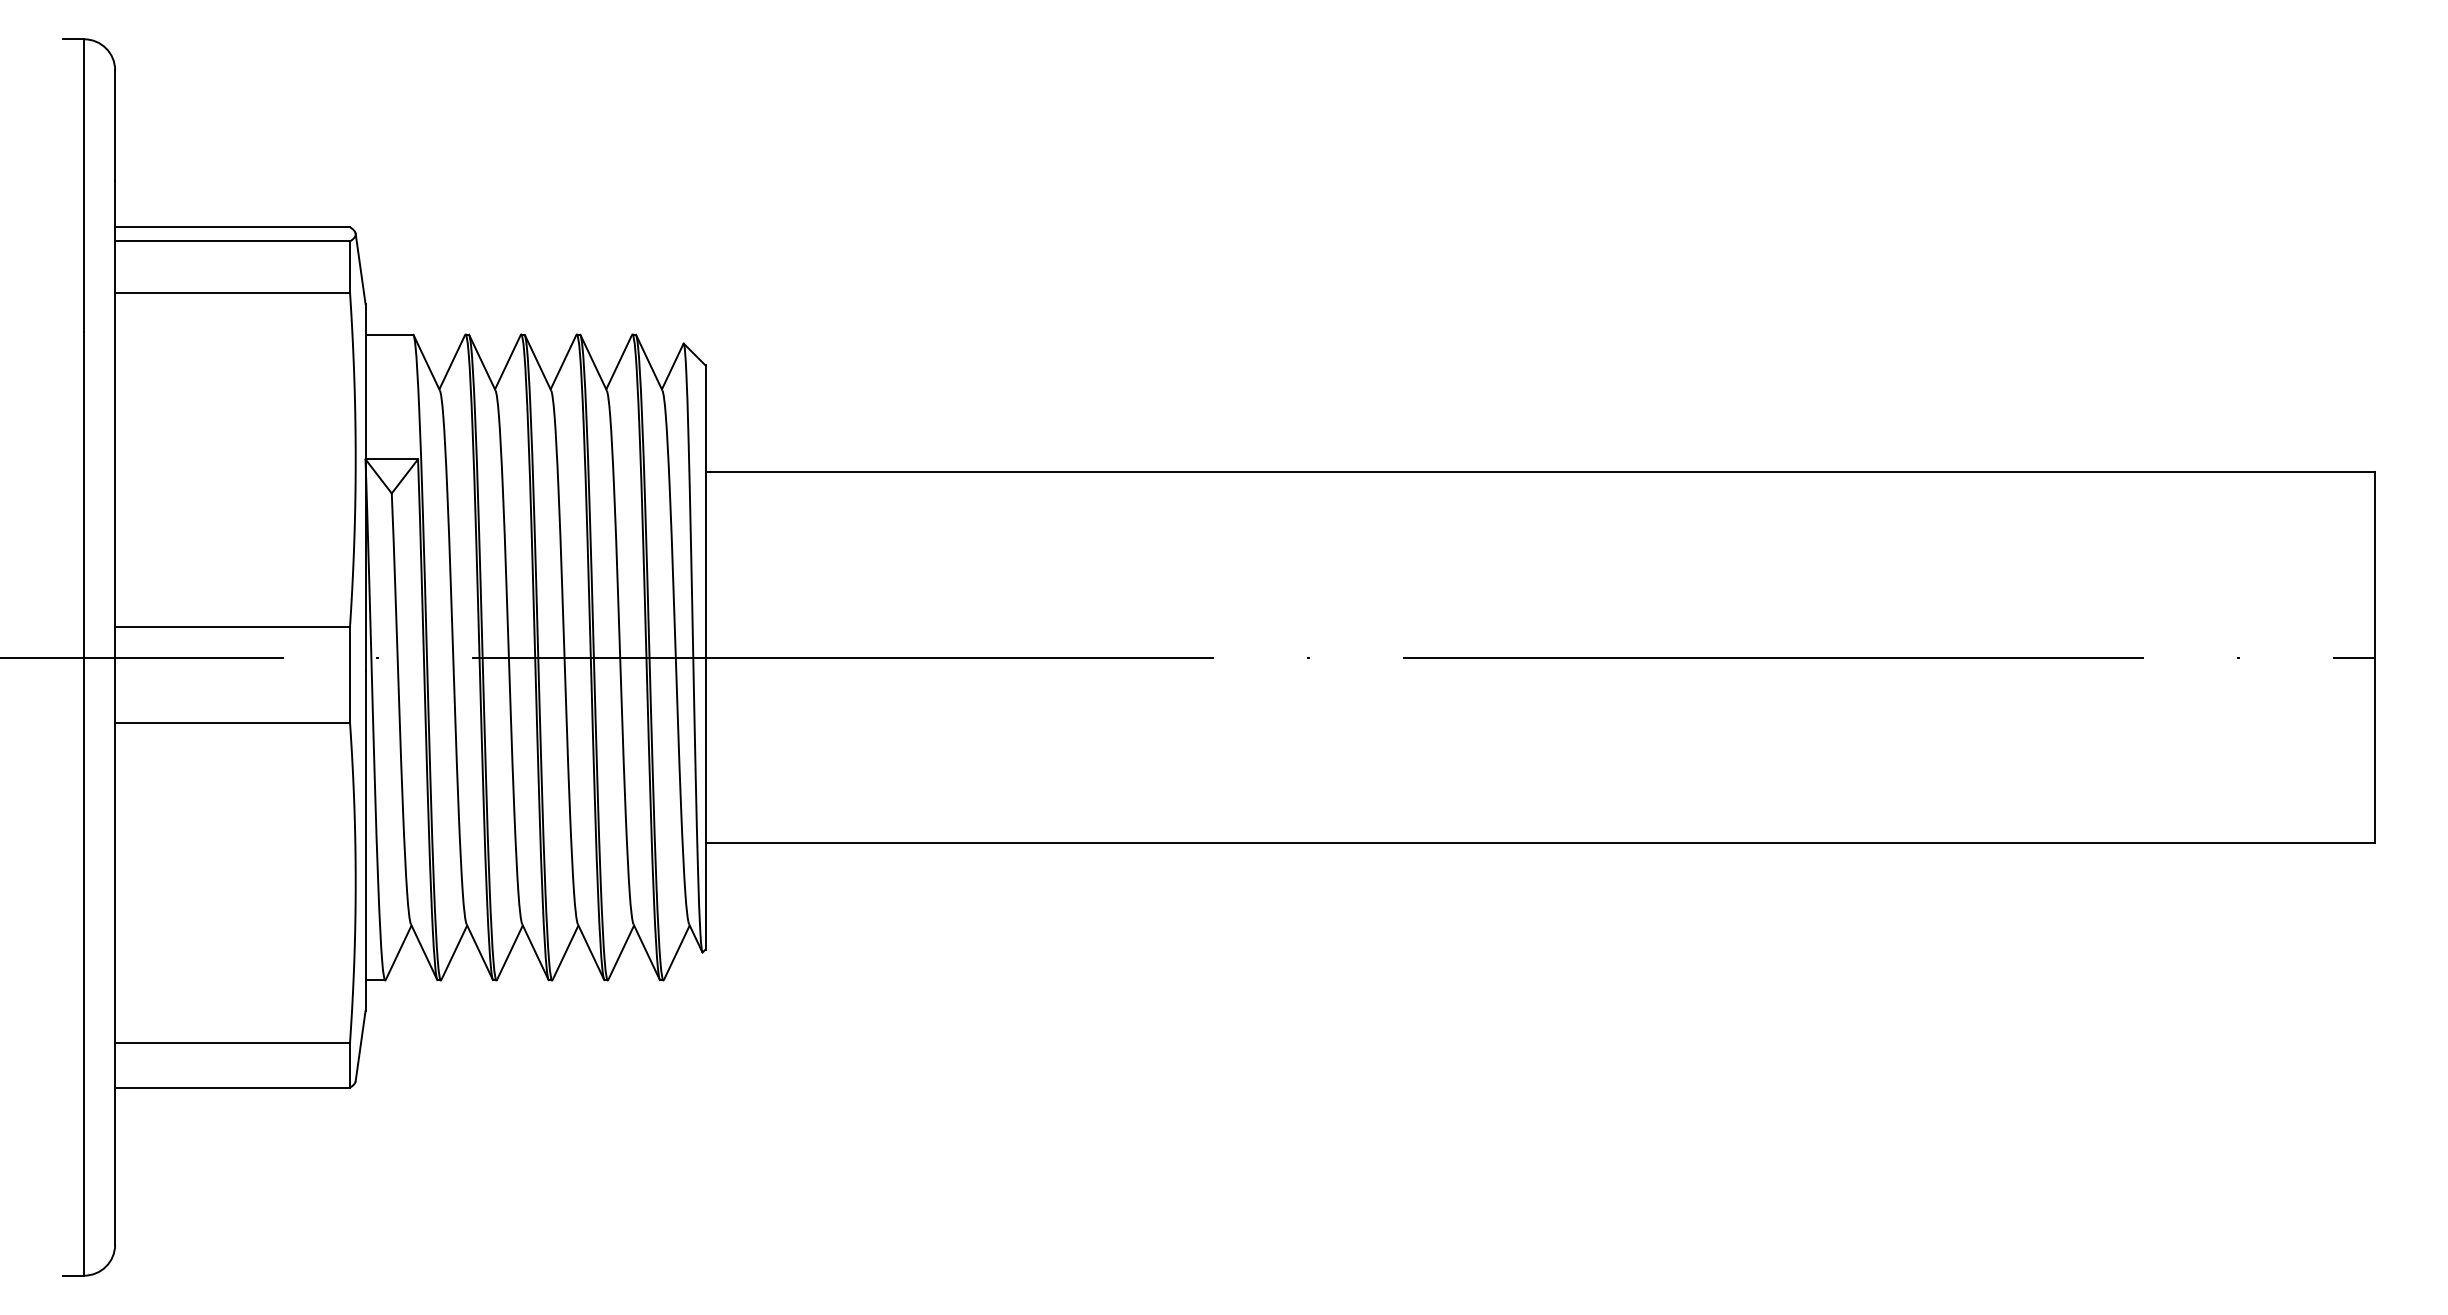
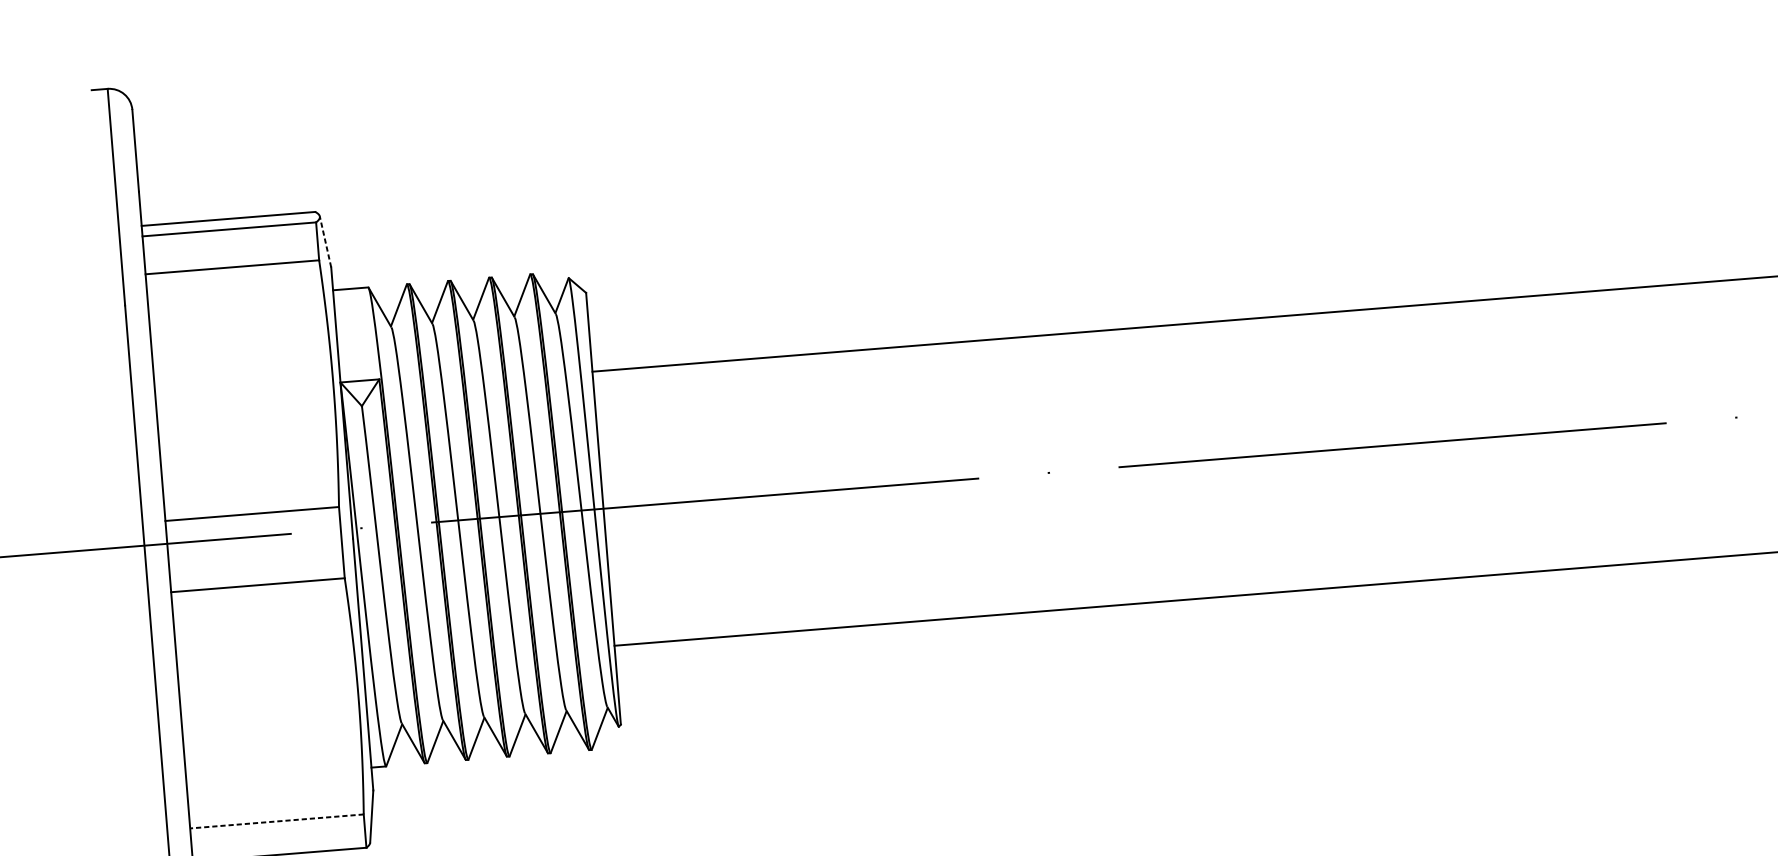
line: (360, 268) -> (325, 241), solid -> dashed
line: (232, 1042) -> (276, 821), solid -> dashed

